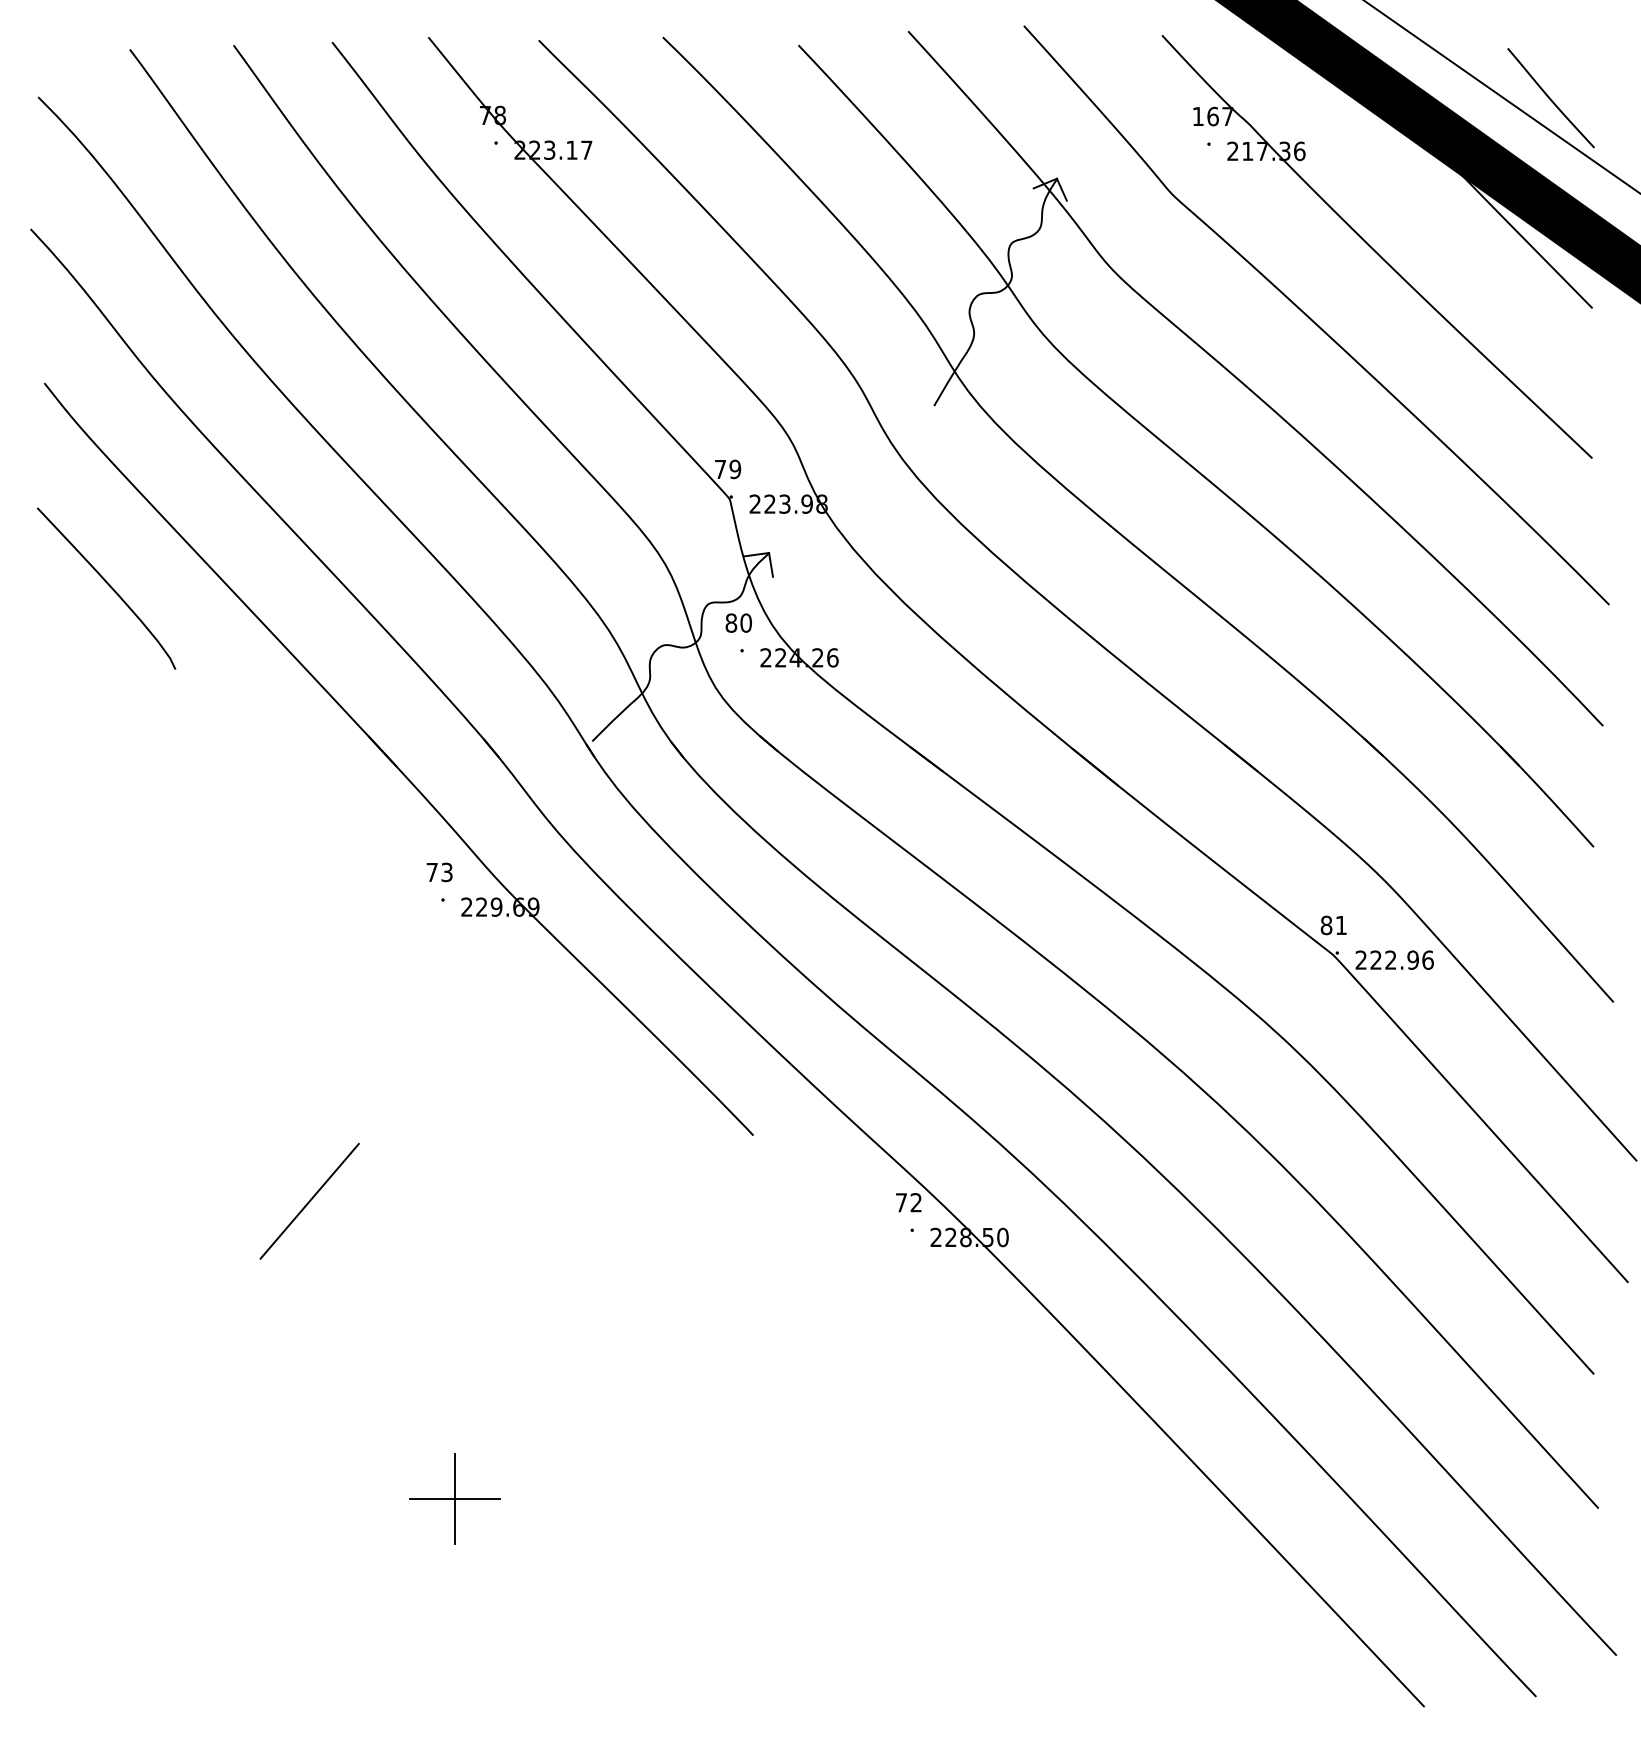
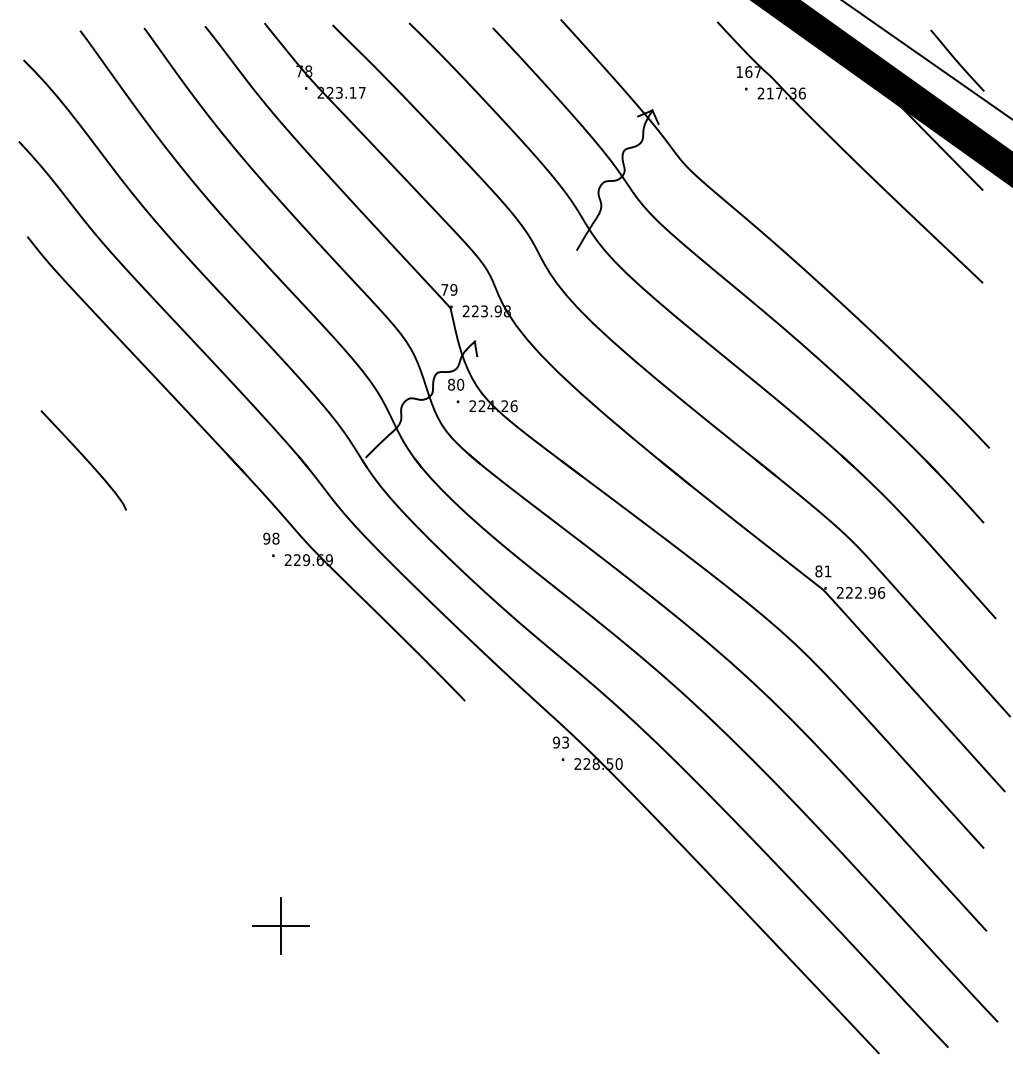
curve: (1314, 319) -> (811, 197), removed
curve: (107, 585) -> (84, 458), moved
text: (439, 872) -> (271, 538), 73 -> 98
line: (308, 1200) -> (190, 741), removed
text: (907, 1202) -> (560, 742), 72 -> 93

